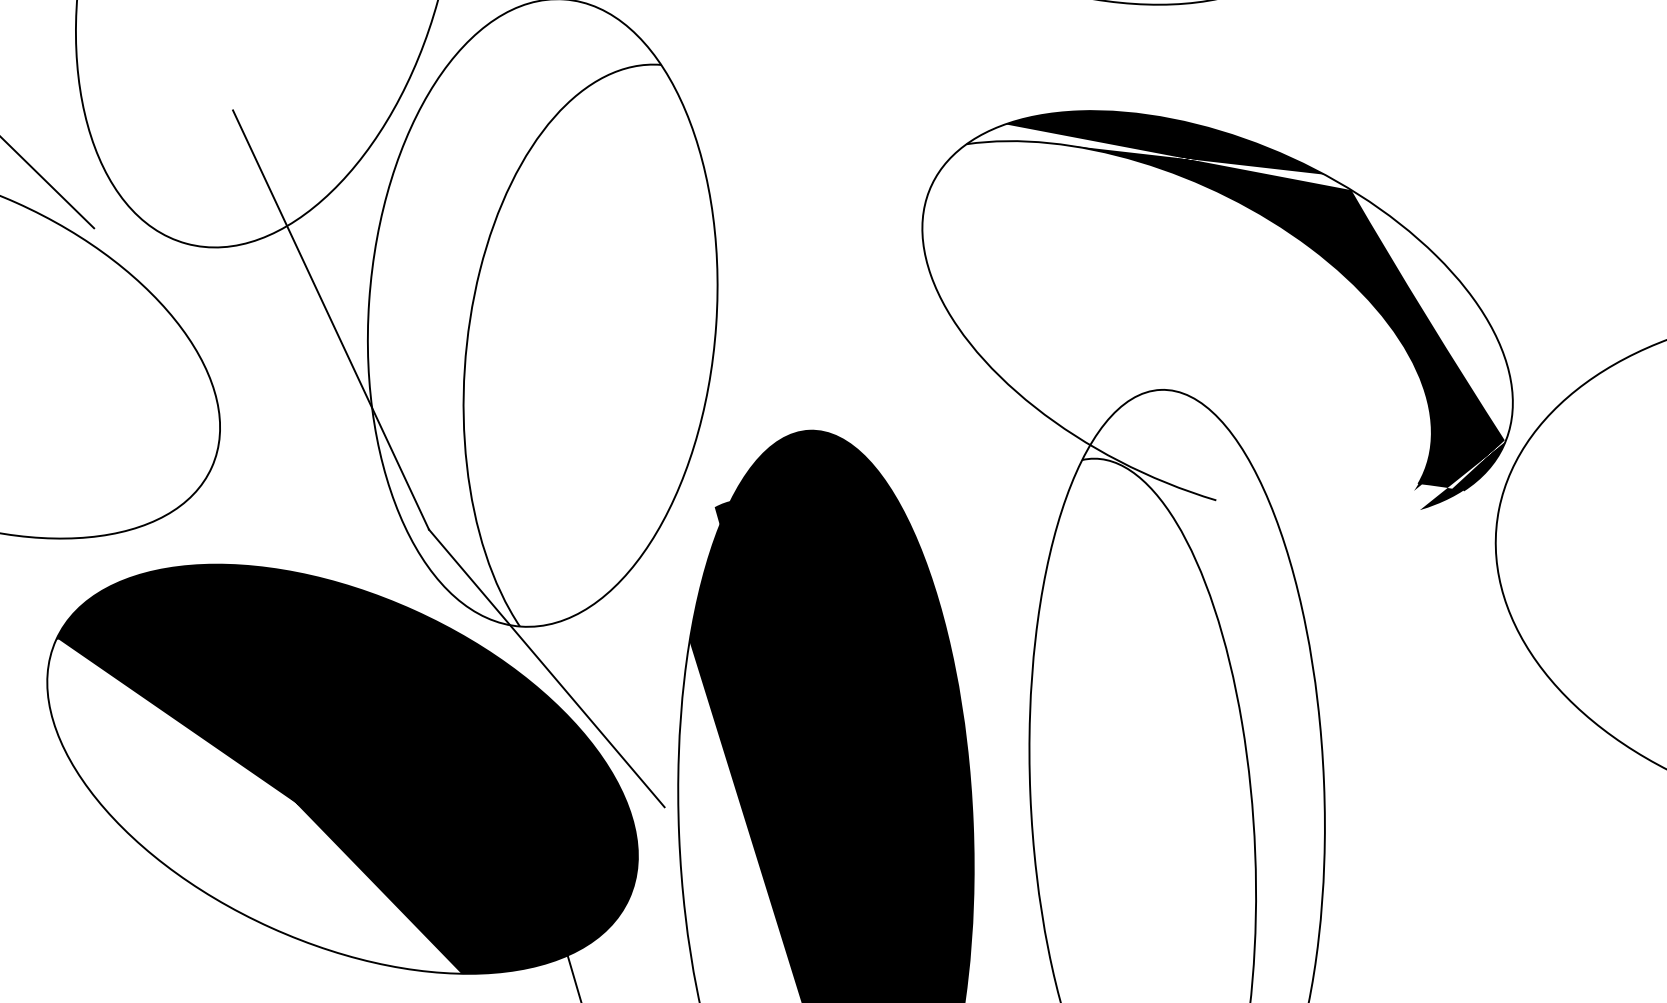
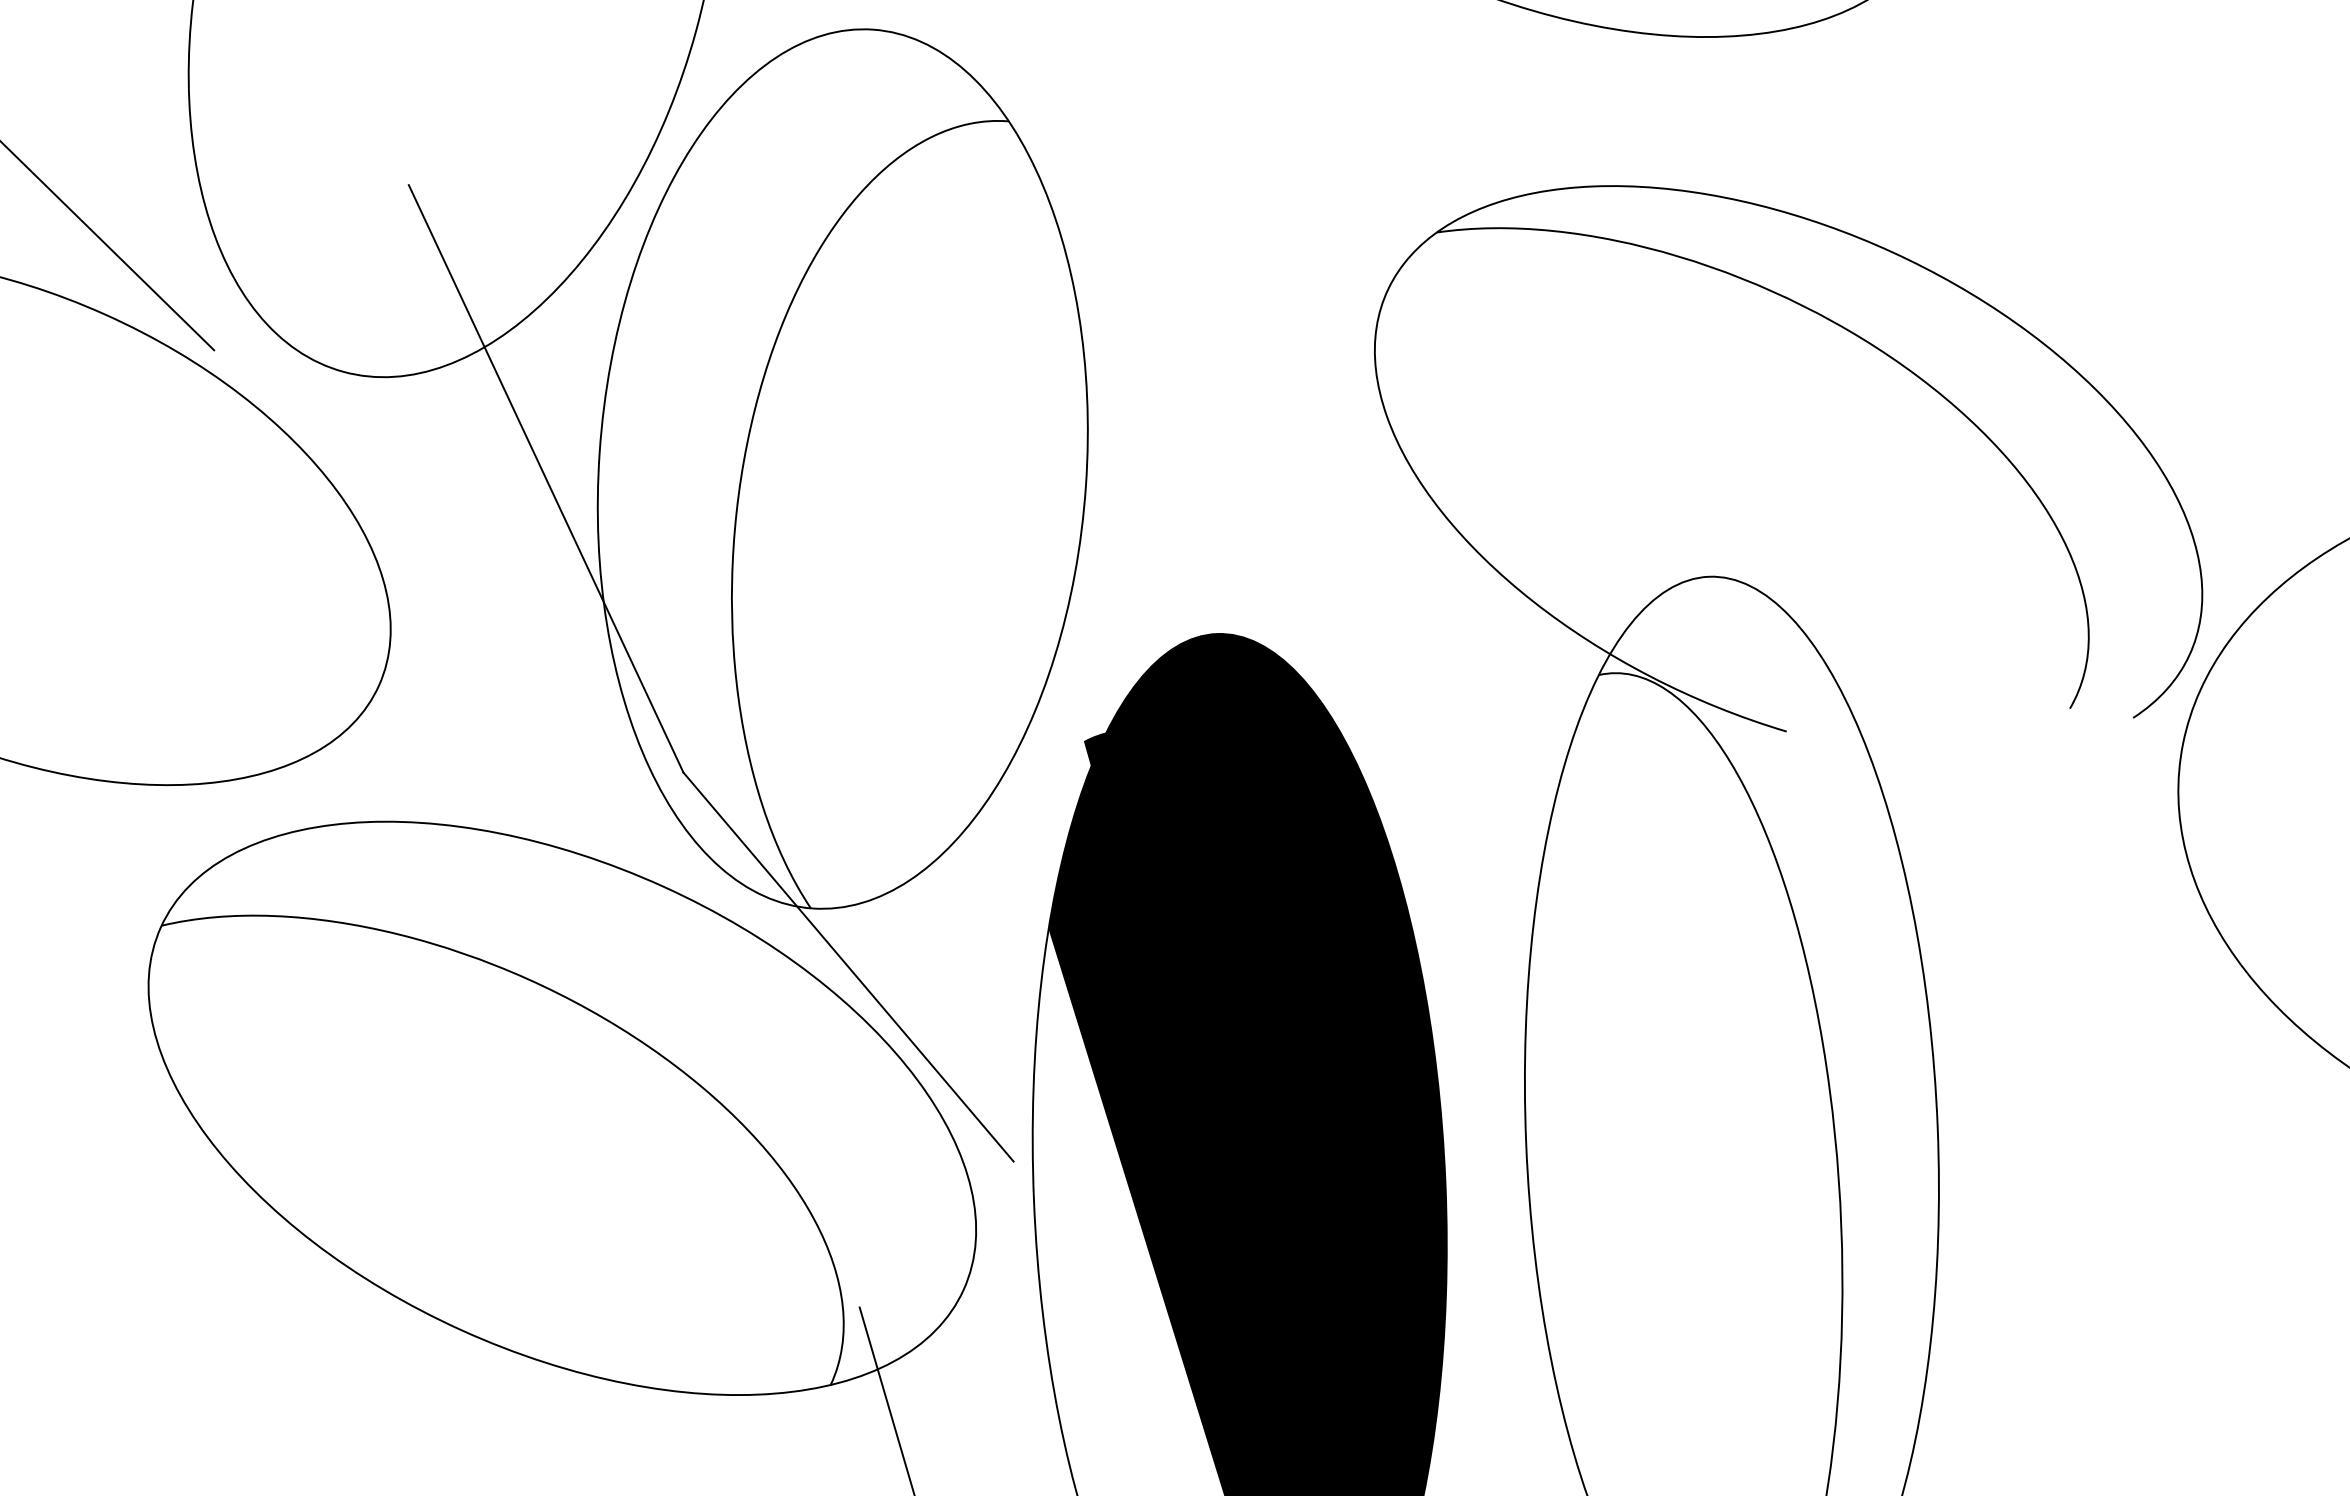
fill: (1256, 310) -> (1842, 465), removed
fill: (347, 769) -> (569, 1108), removed

